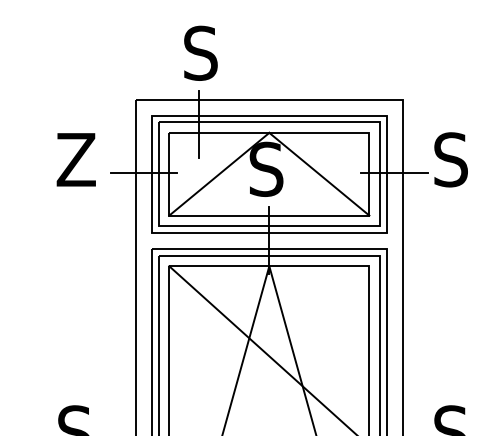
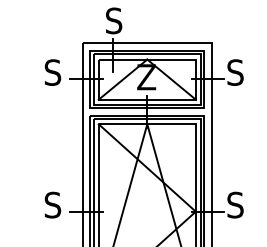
text: (76, 159) -> (53, 72), Z -> S
text: (267, 167) -> (146, 76), S -> Z

